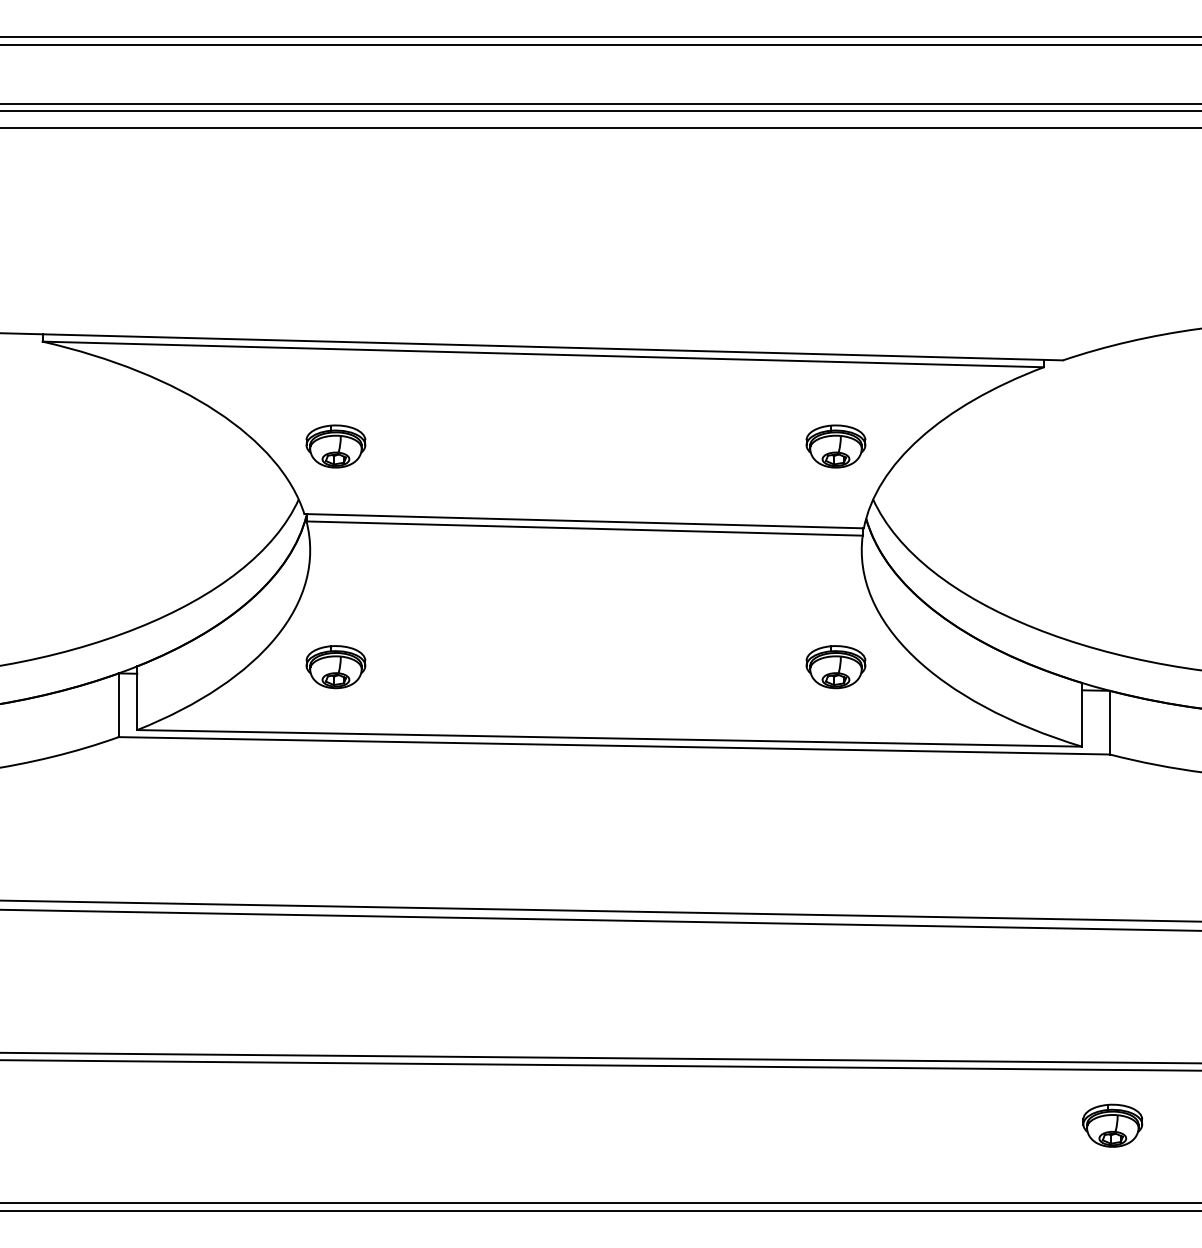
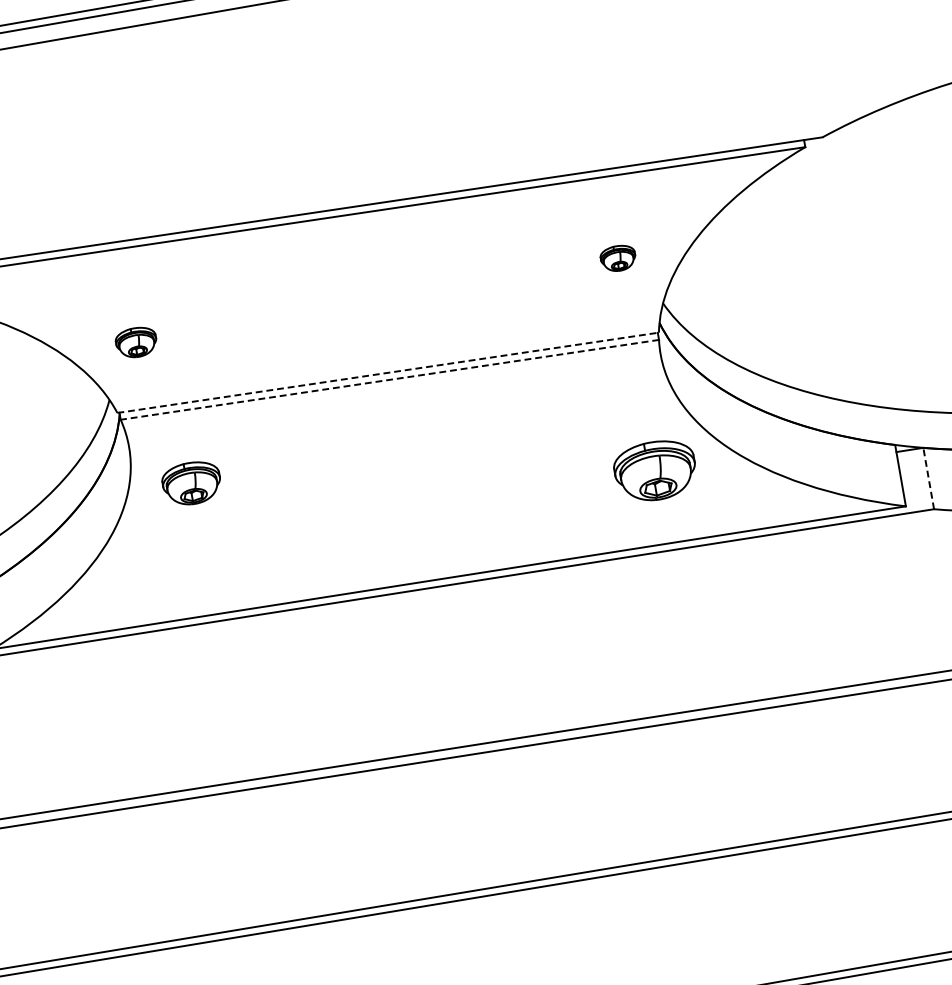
part: (335, 446) -> (136, 342), size x0.7
part: (835, 446) -> (617, 258), size x0.6
line: (584, 521) -> (388, 373), solid -> dashed
line: (584, 528) -> (389, 379), solid -> dashed
part: (335, 667) -> (191, 483), moved
part: (835, 667) -> (655, 471), size x1.4
line: (1109, 722) -> (928, 478), solid -> dashed

